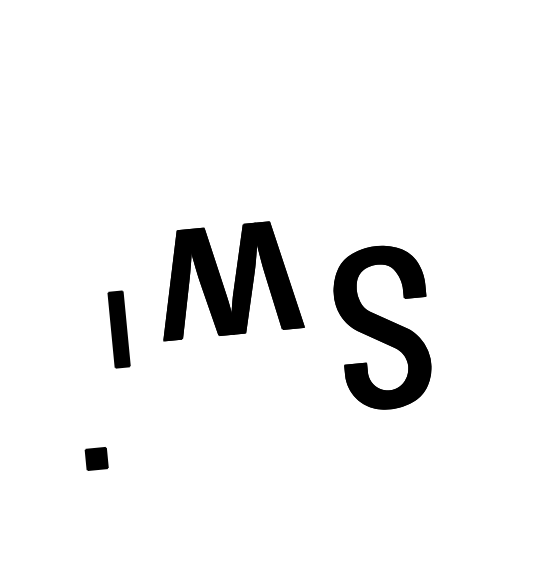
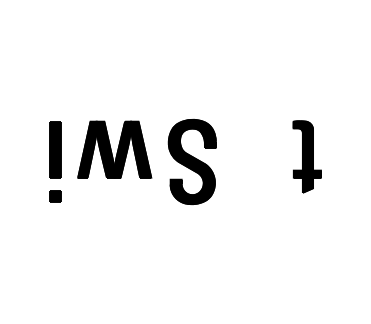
part: (228, 279) -> (114, 149), moved
part: (119, 329) -> (55, 149), size x1.43
part: (97, 458) -> (55, 196), moved

